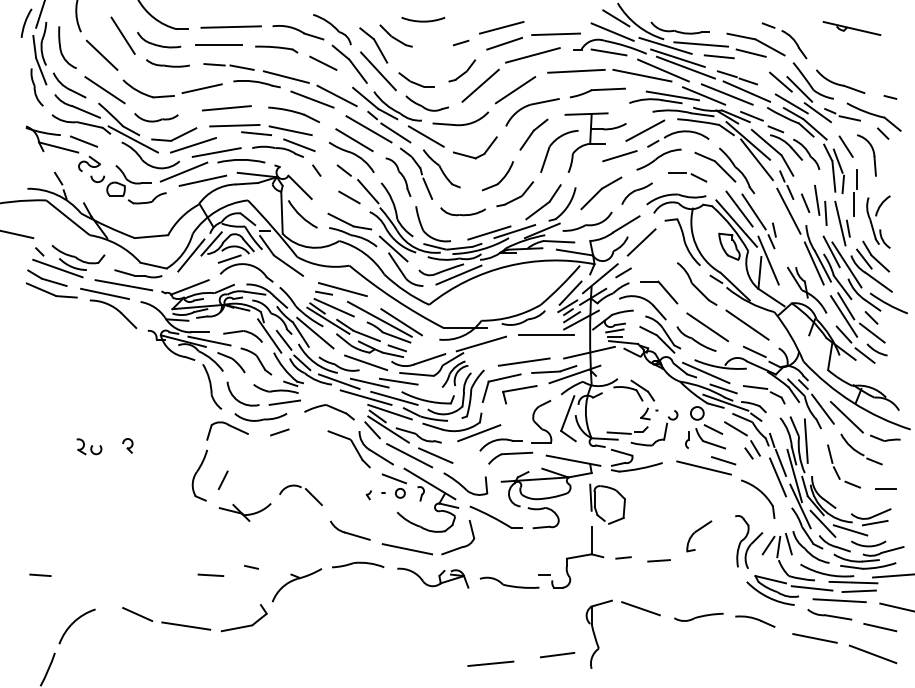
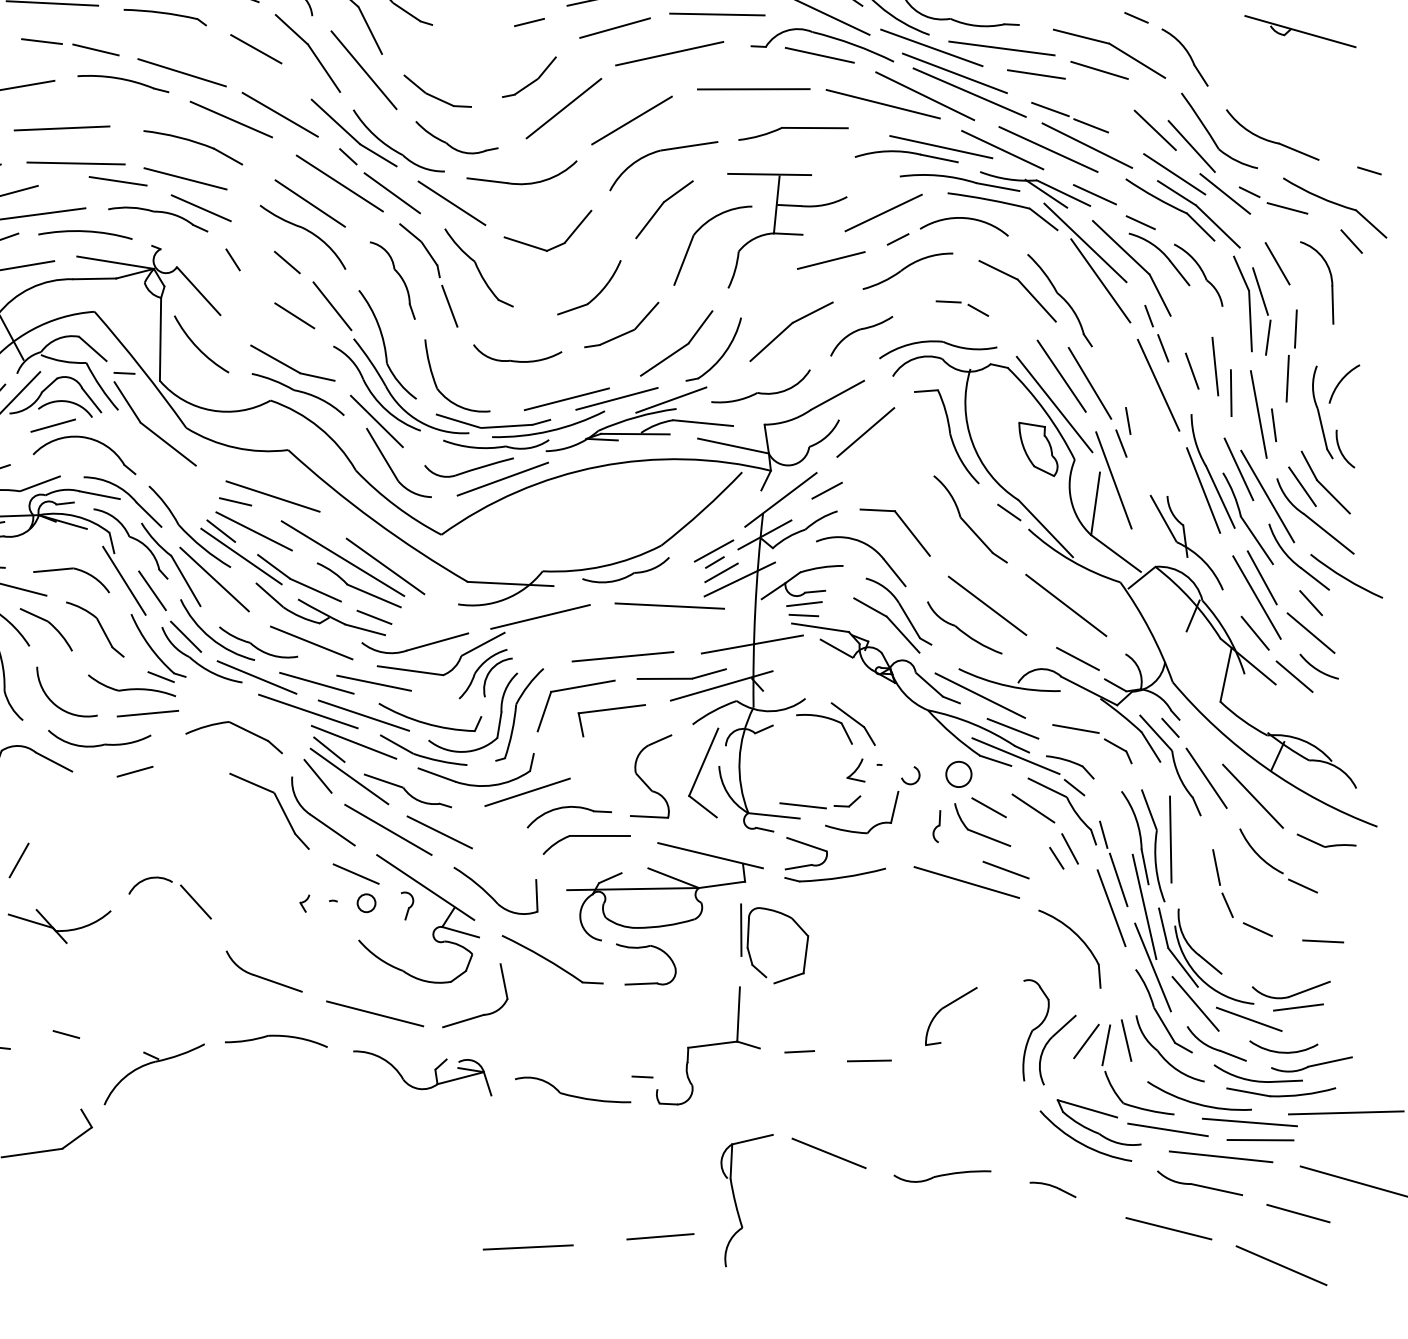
part: (687, 177) -> (962, 309), size x0.7
line: (570, 292) -> (720, 524), removed
part: (755, 621) -> (1053, 1189), size x0.6

